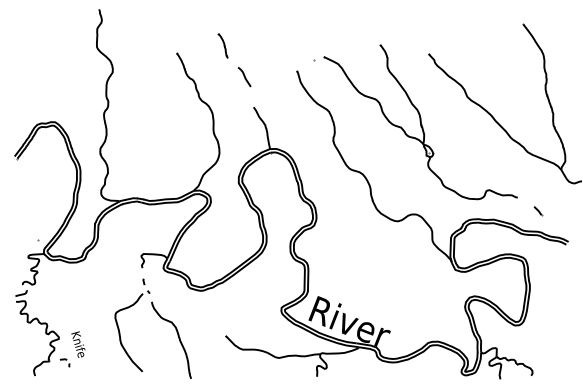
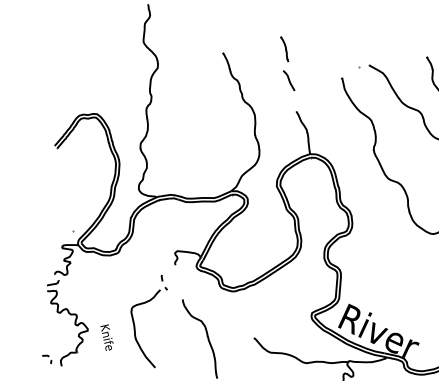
part: (222, 45) -> (283, 48), moved
part: (119, 328) -> (134, 323), moved
part: (65, 362) -> (47, 358), moved

